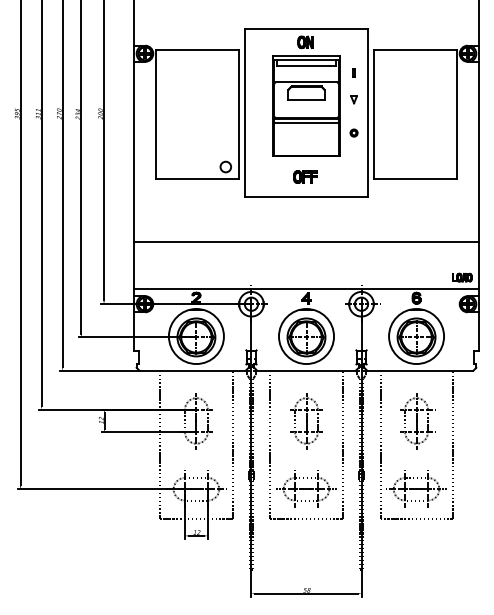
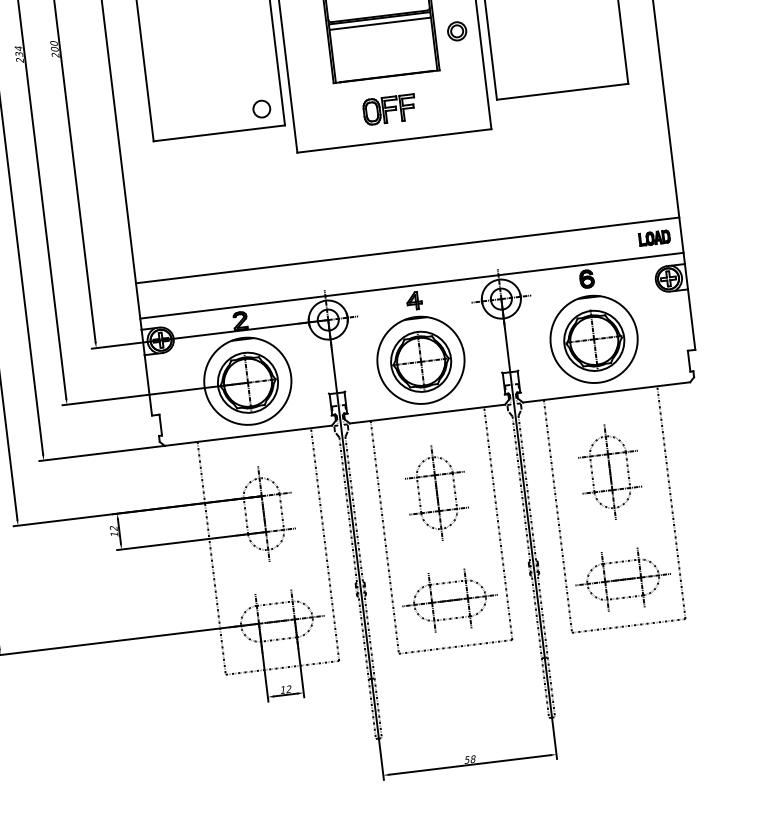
part: (353, 132) -> (456, 30), size x1.6
part: (305, 176) -> (388, 108), size x1.4
line: (306, 241) -> (407, 250), moved

